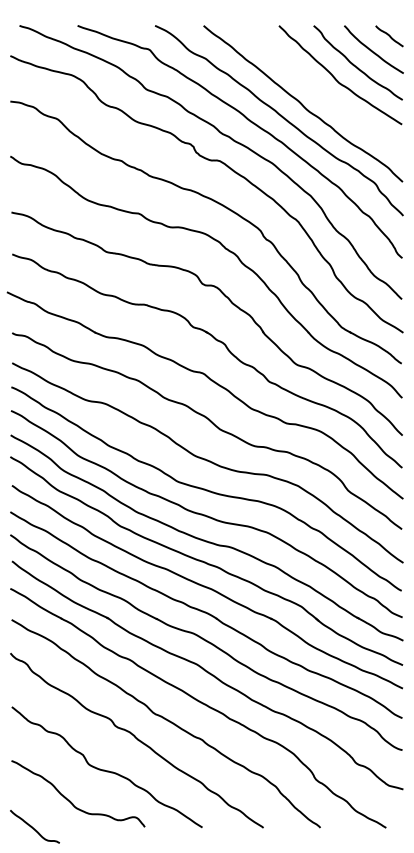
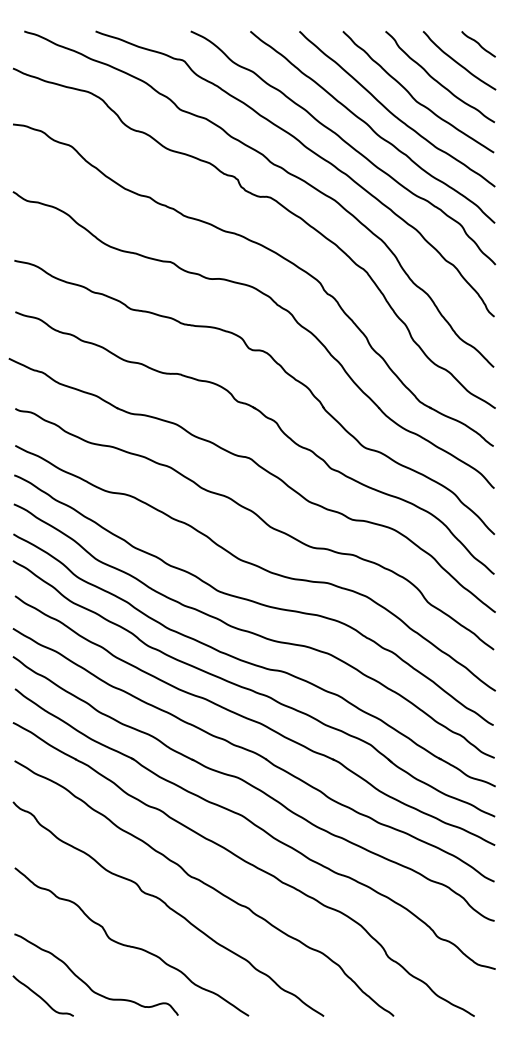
curve: (320, 92) -> (393, 113), added
curve: (34, 827) -> (42, 997), moved

